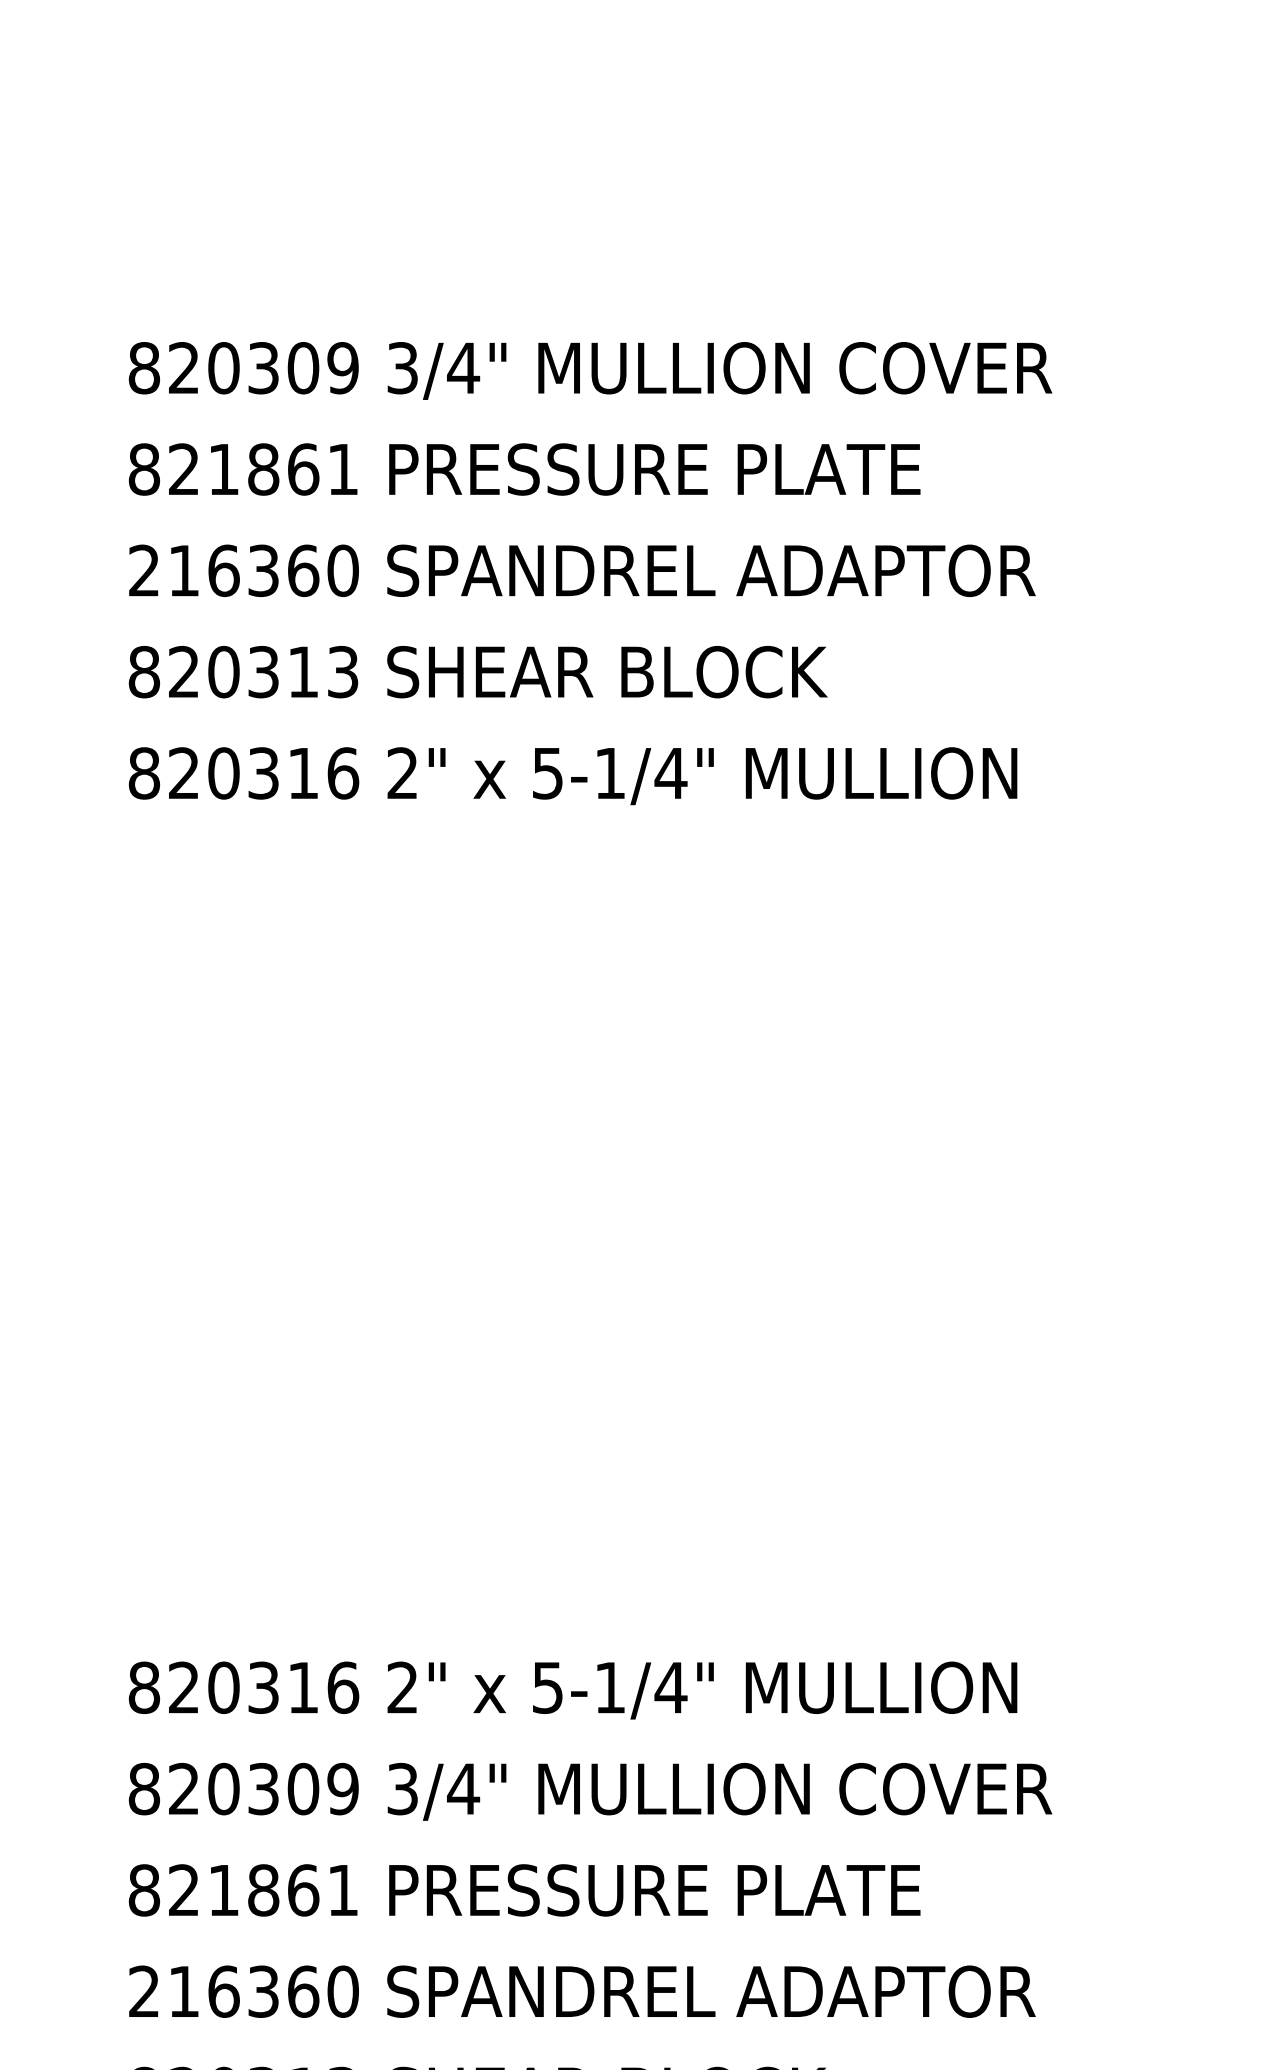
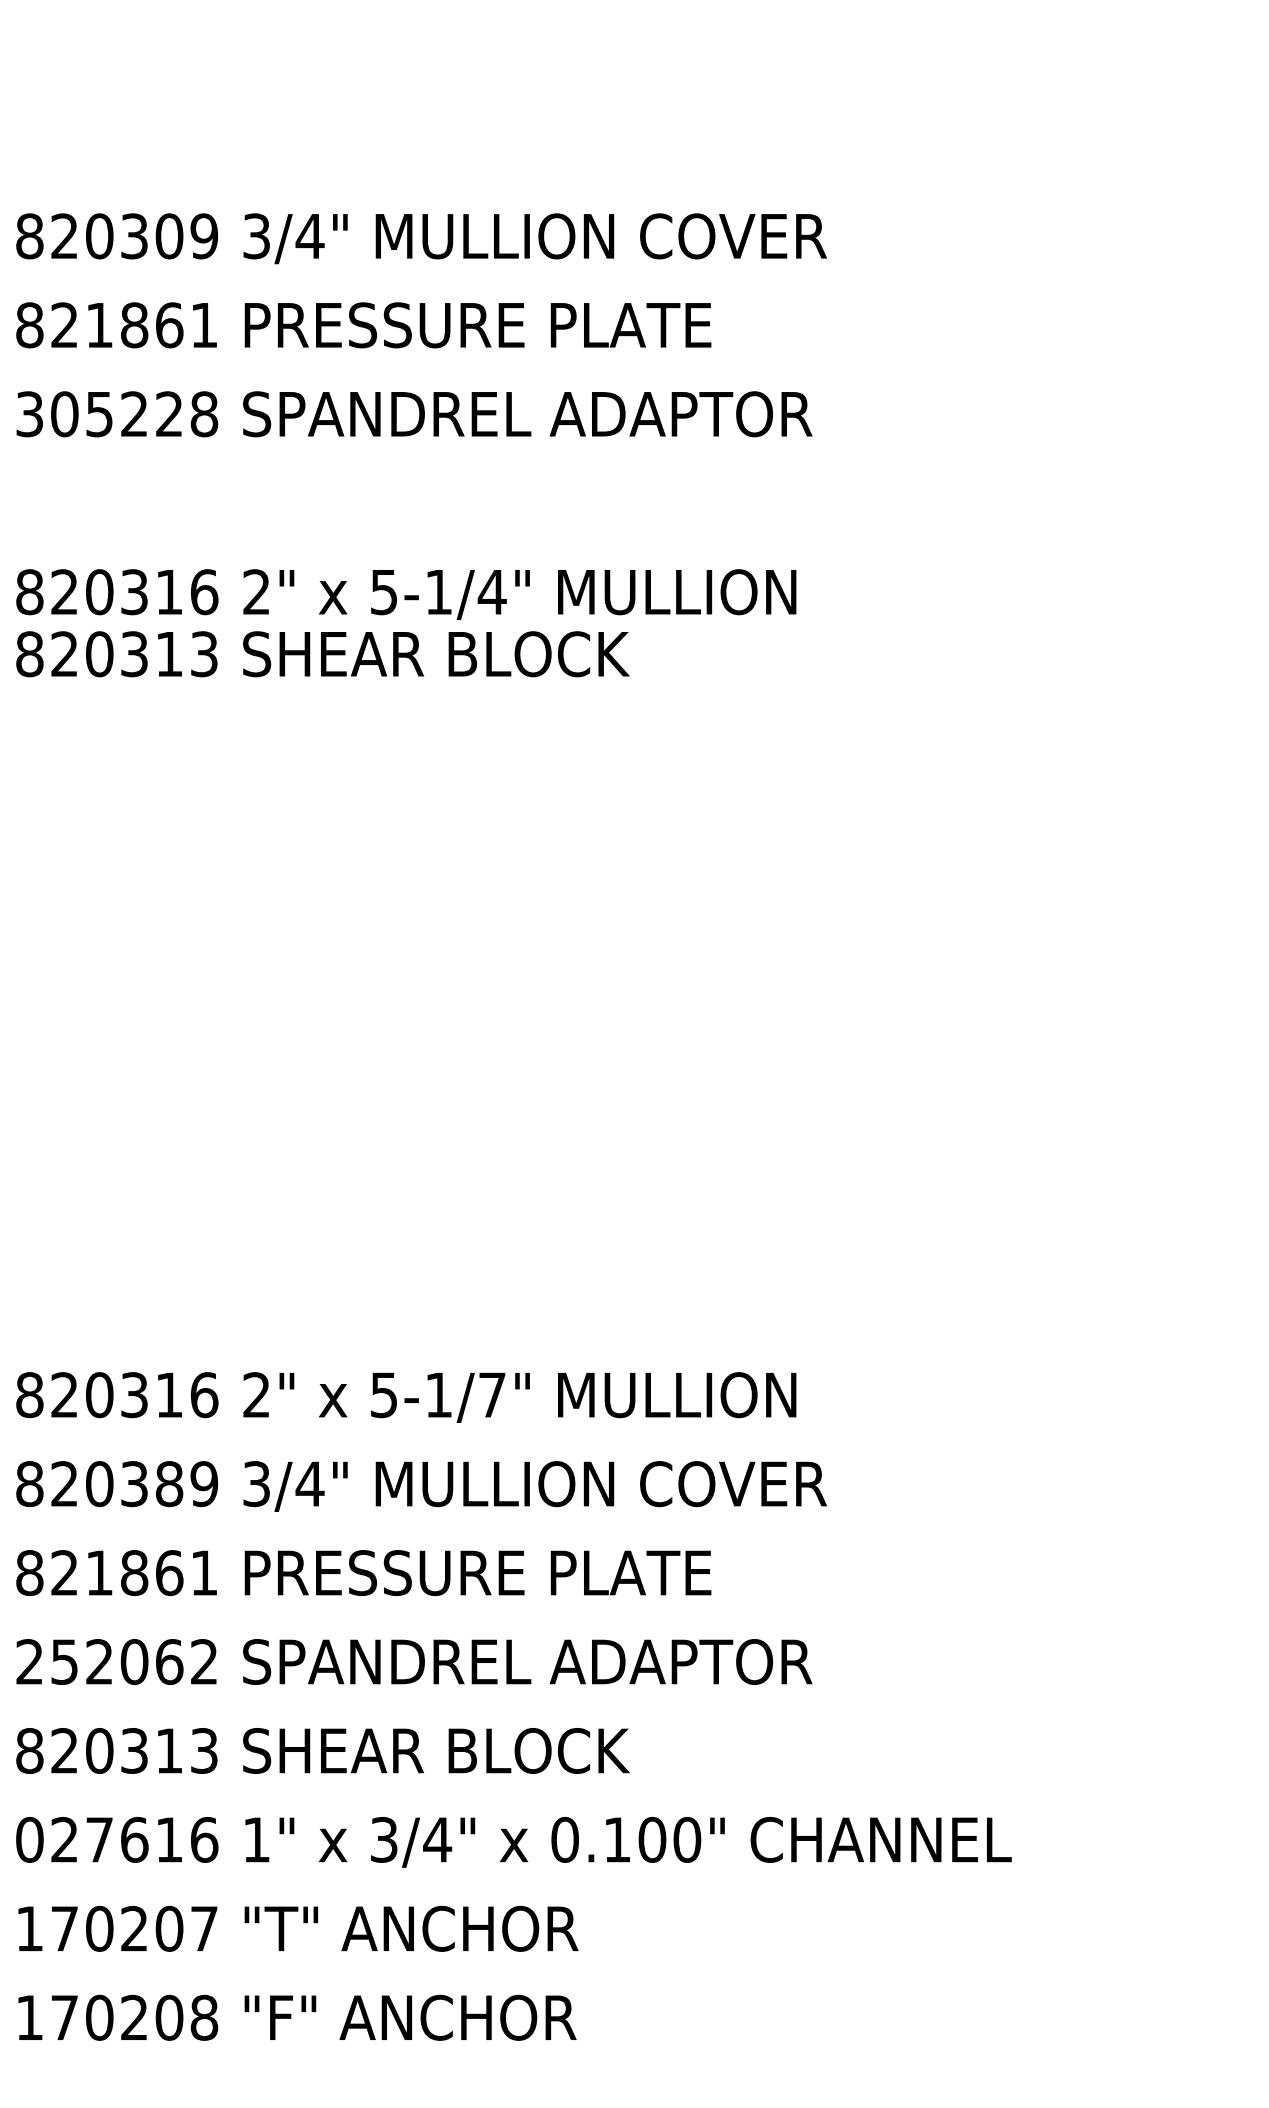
text: (244, 571) -> (117, 414), 216360 -> 305228
text: (477, 672) -> (322, 654), moved
text: (670, 1687) -> (491, 1394), 5-1/4" -> 5-1/7"
text: (303, 1788) -> (169, 1483), 820309 -> 820389
text: (263, 1991) -> (134, 1661), 216360 -> 252062

